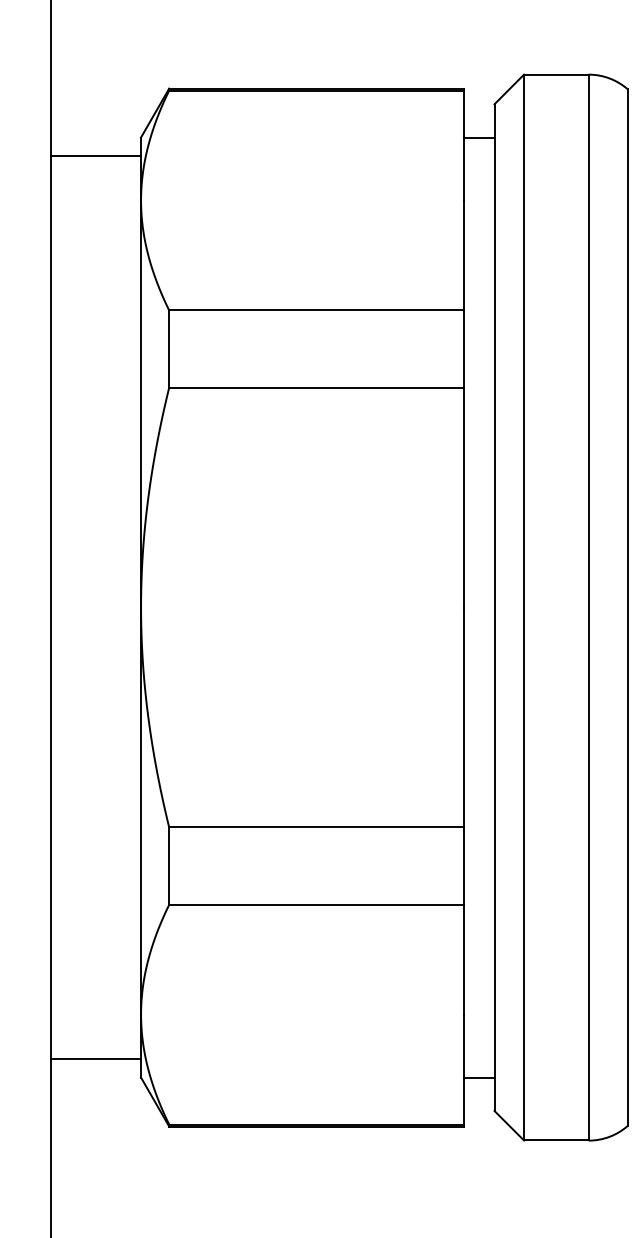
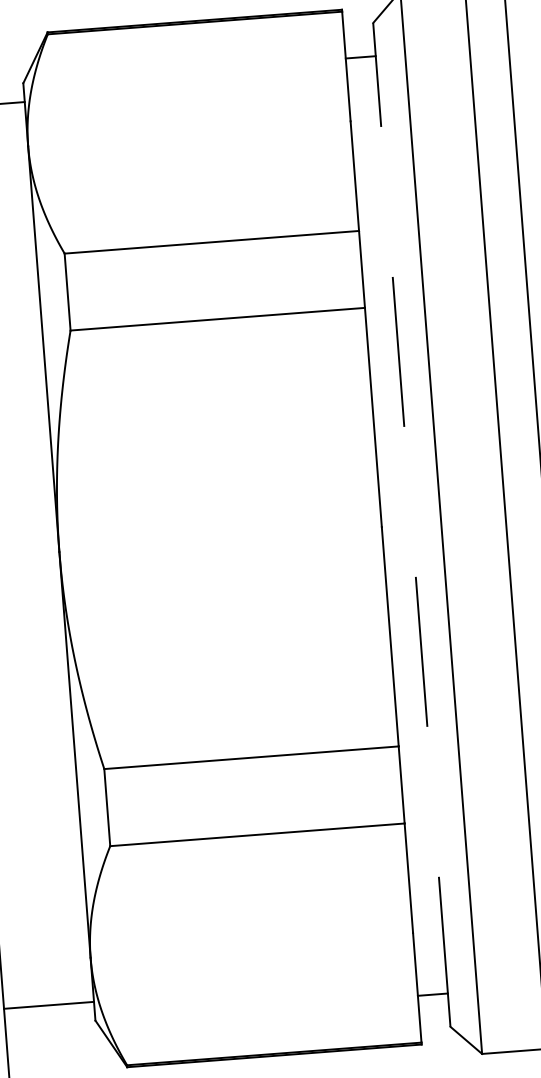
line: (494, 607) -> (411, 524), solid -> dashed

